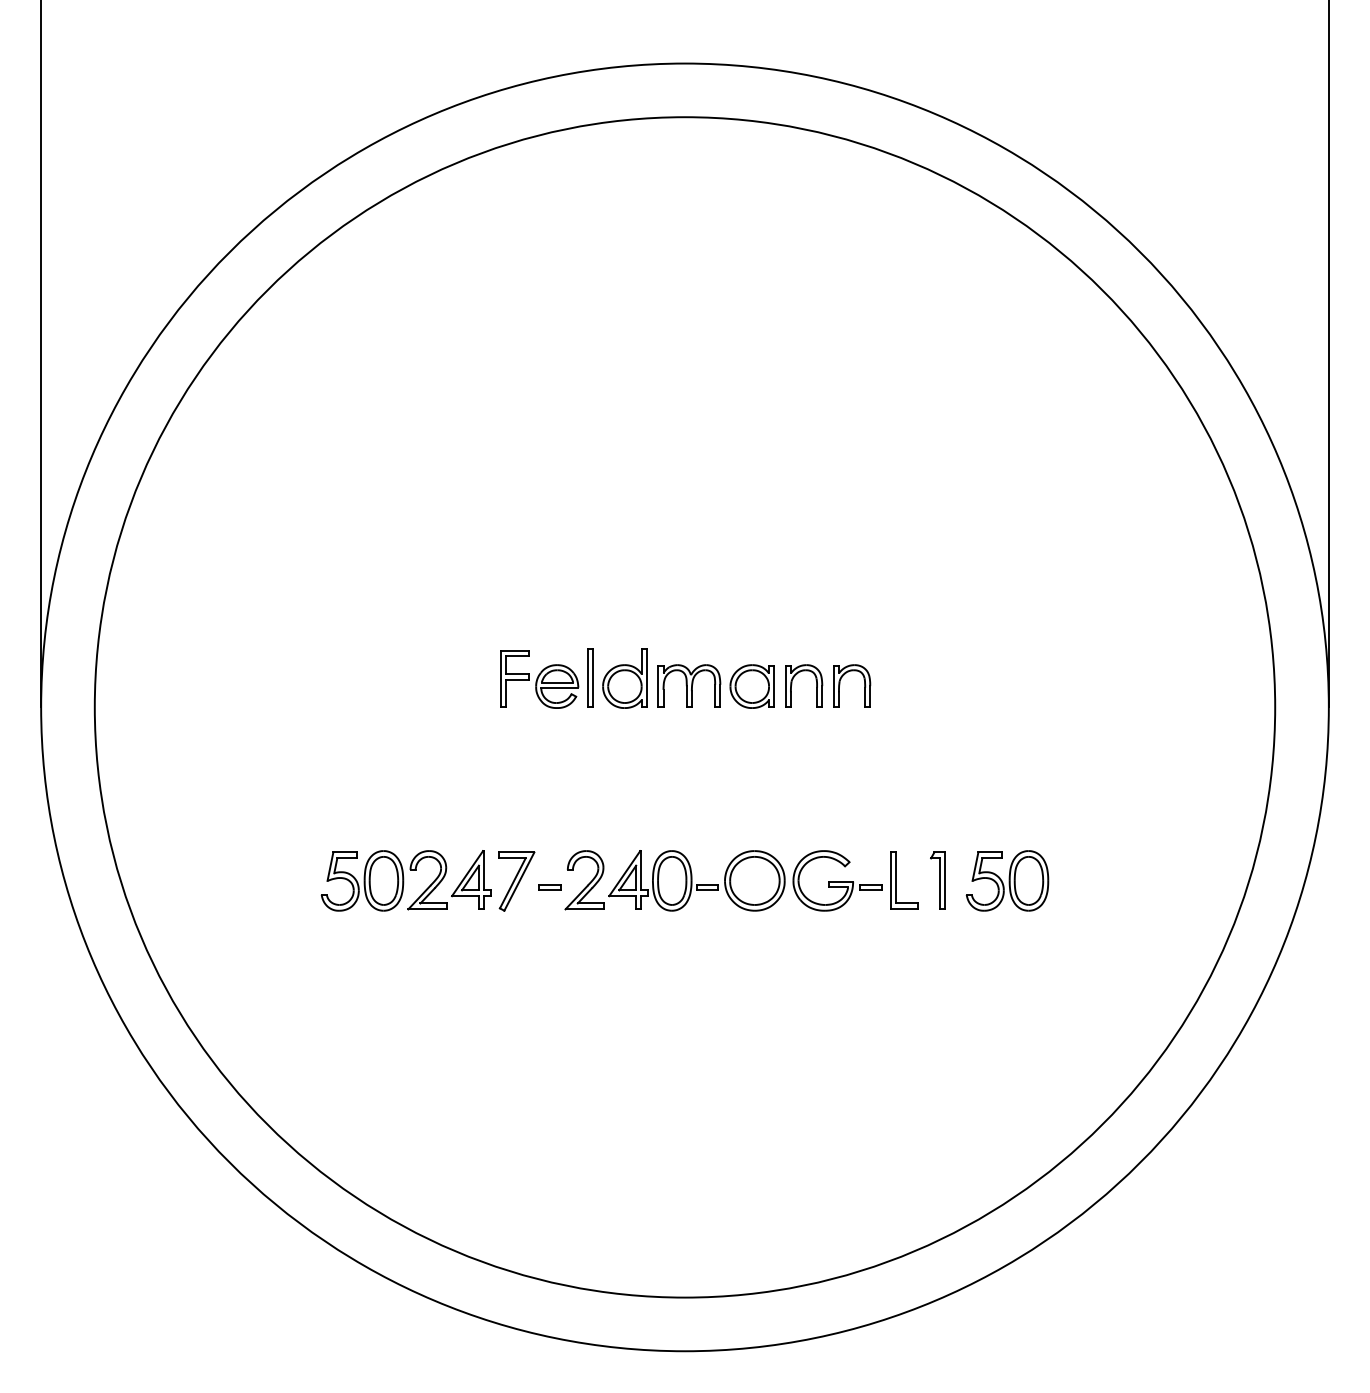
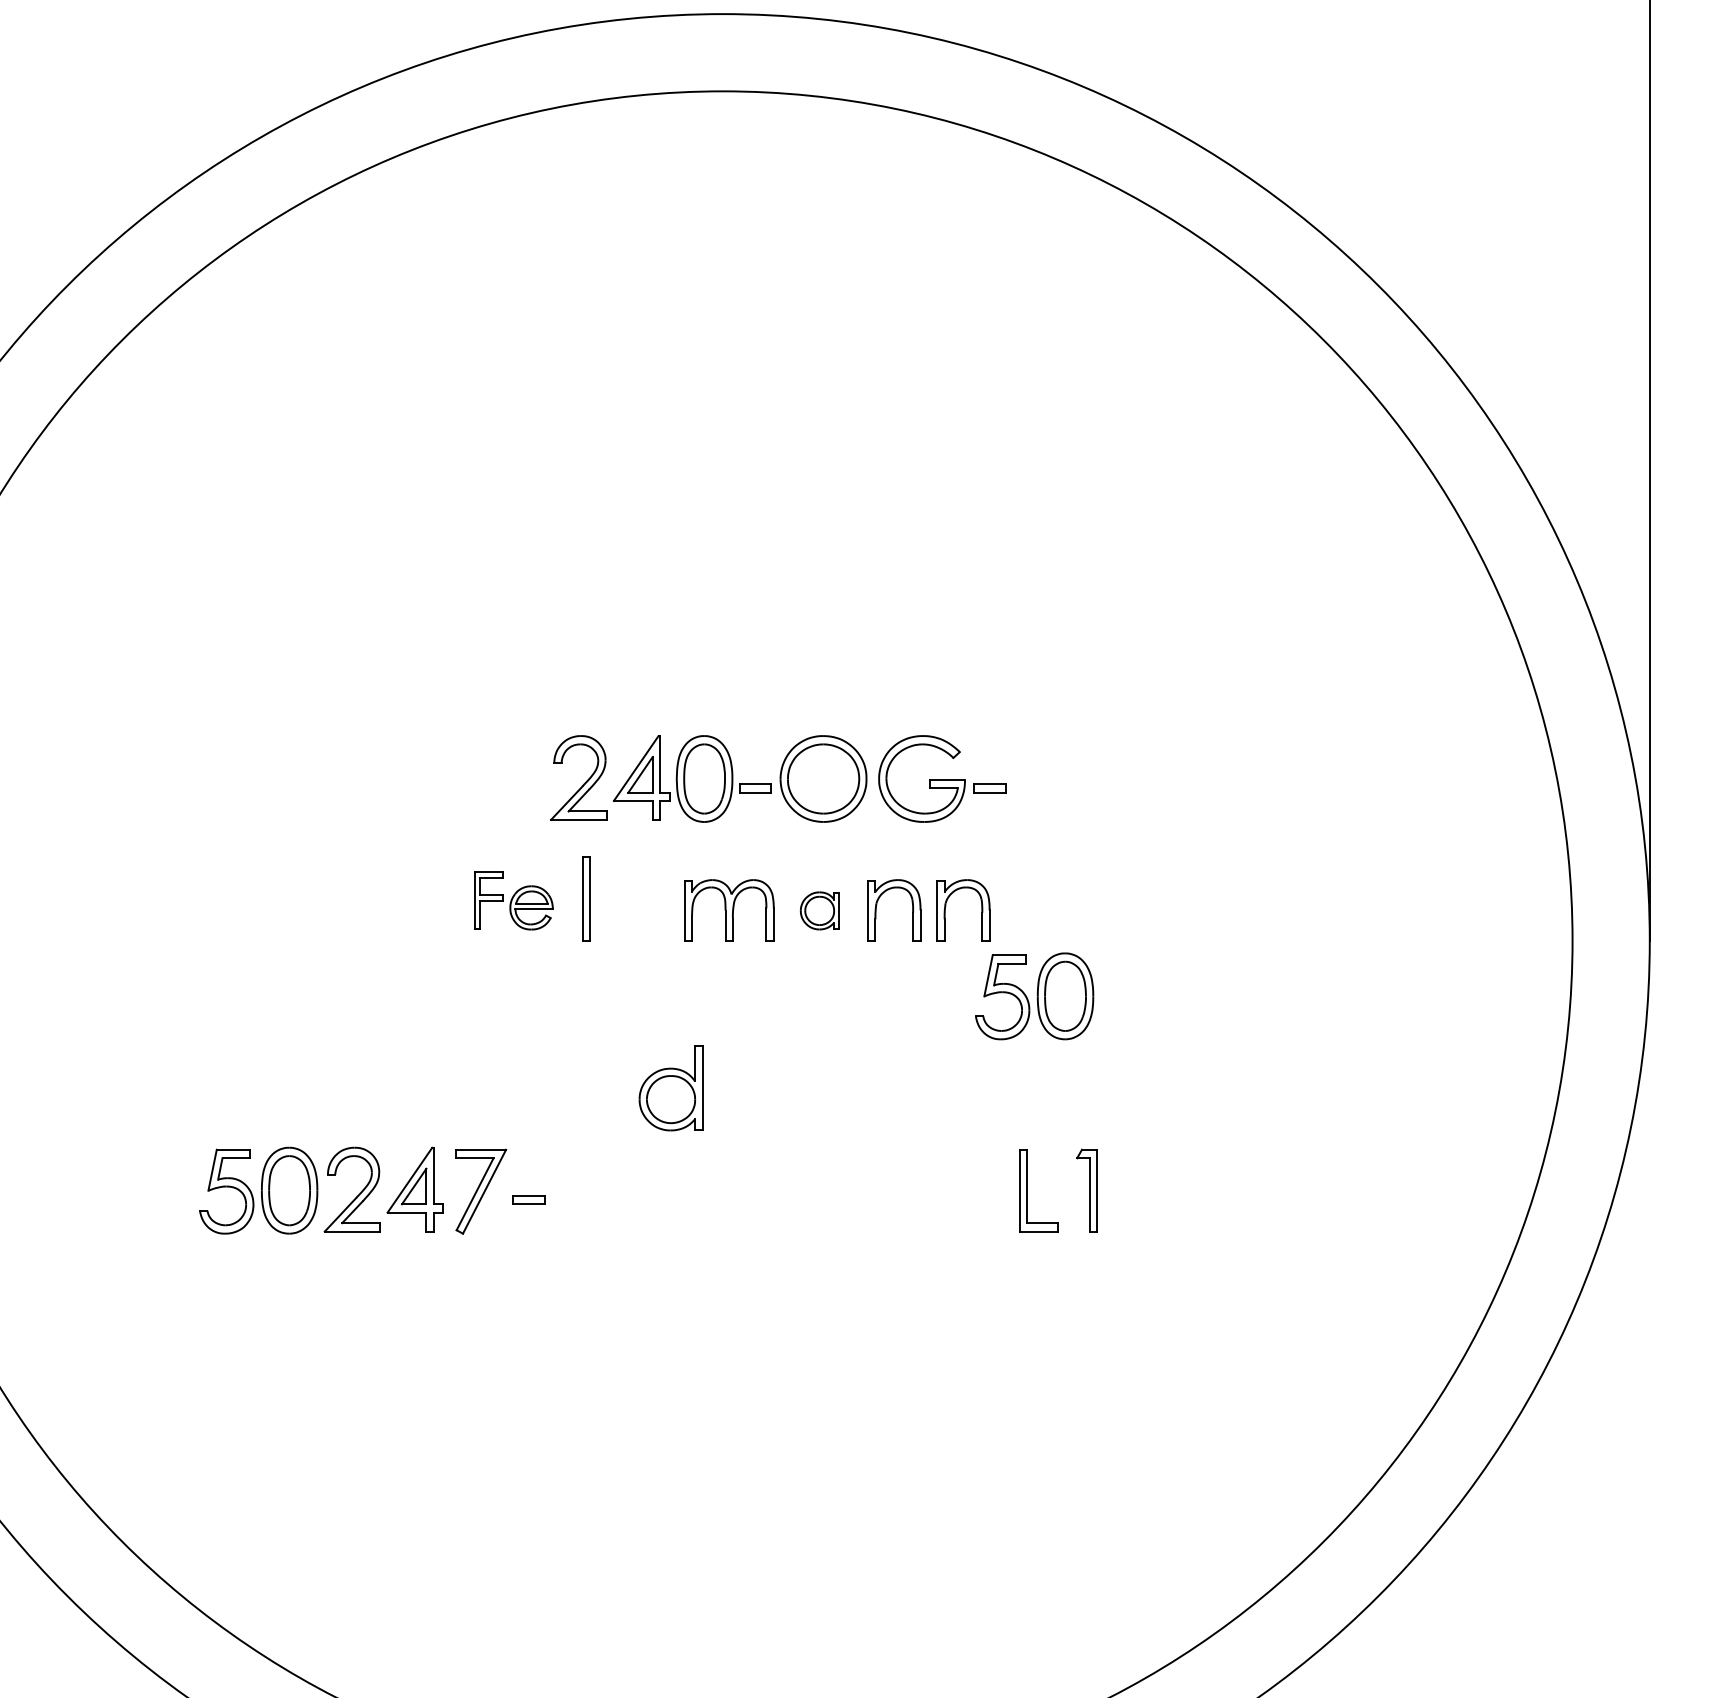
part: (624, 678) -> (670, 1087), moved
part: (539, 679) -> (513, 900), size x0.7
part: (751, 686) -> (818, 910), size x0.6
part: (723, 880) -> (778, 778), moved
part: (1007, 880) -> (1034, 995), moved

